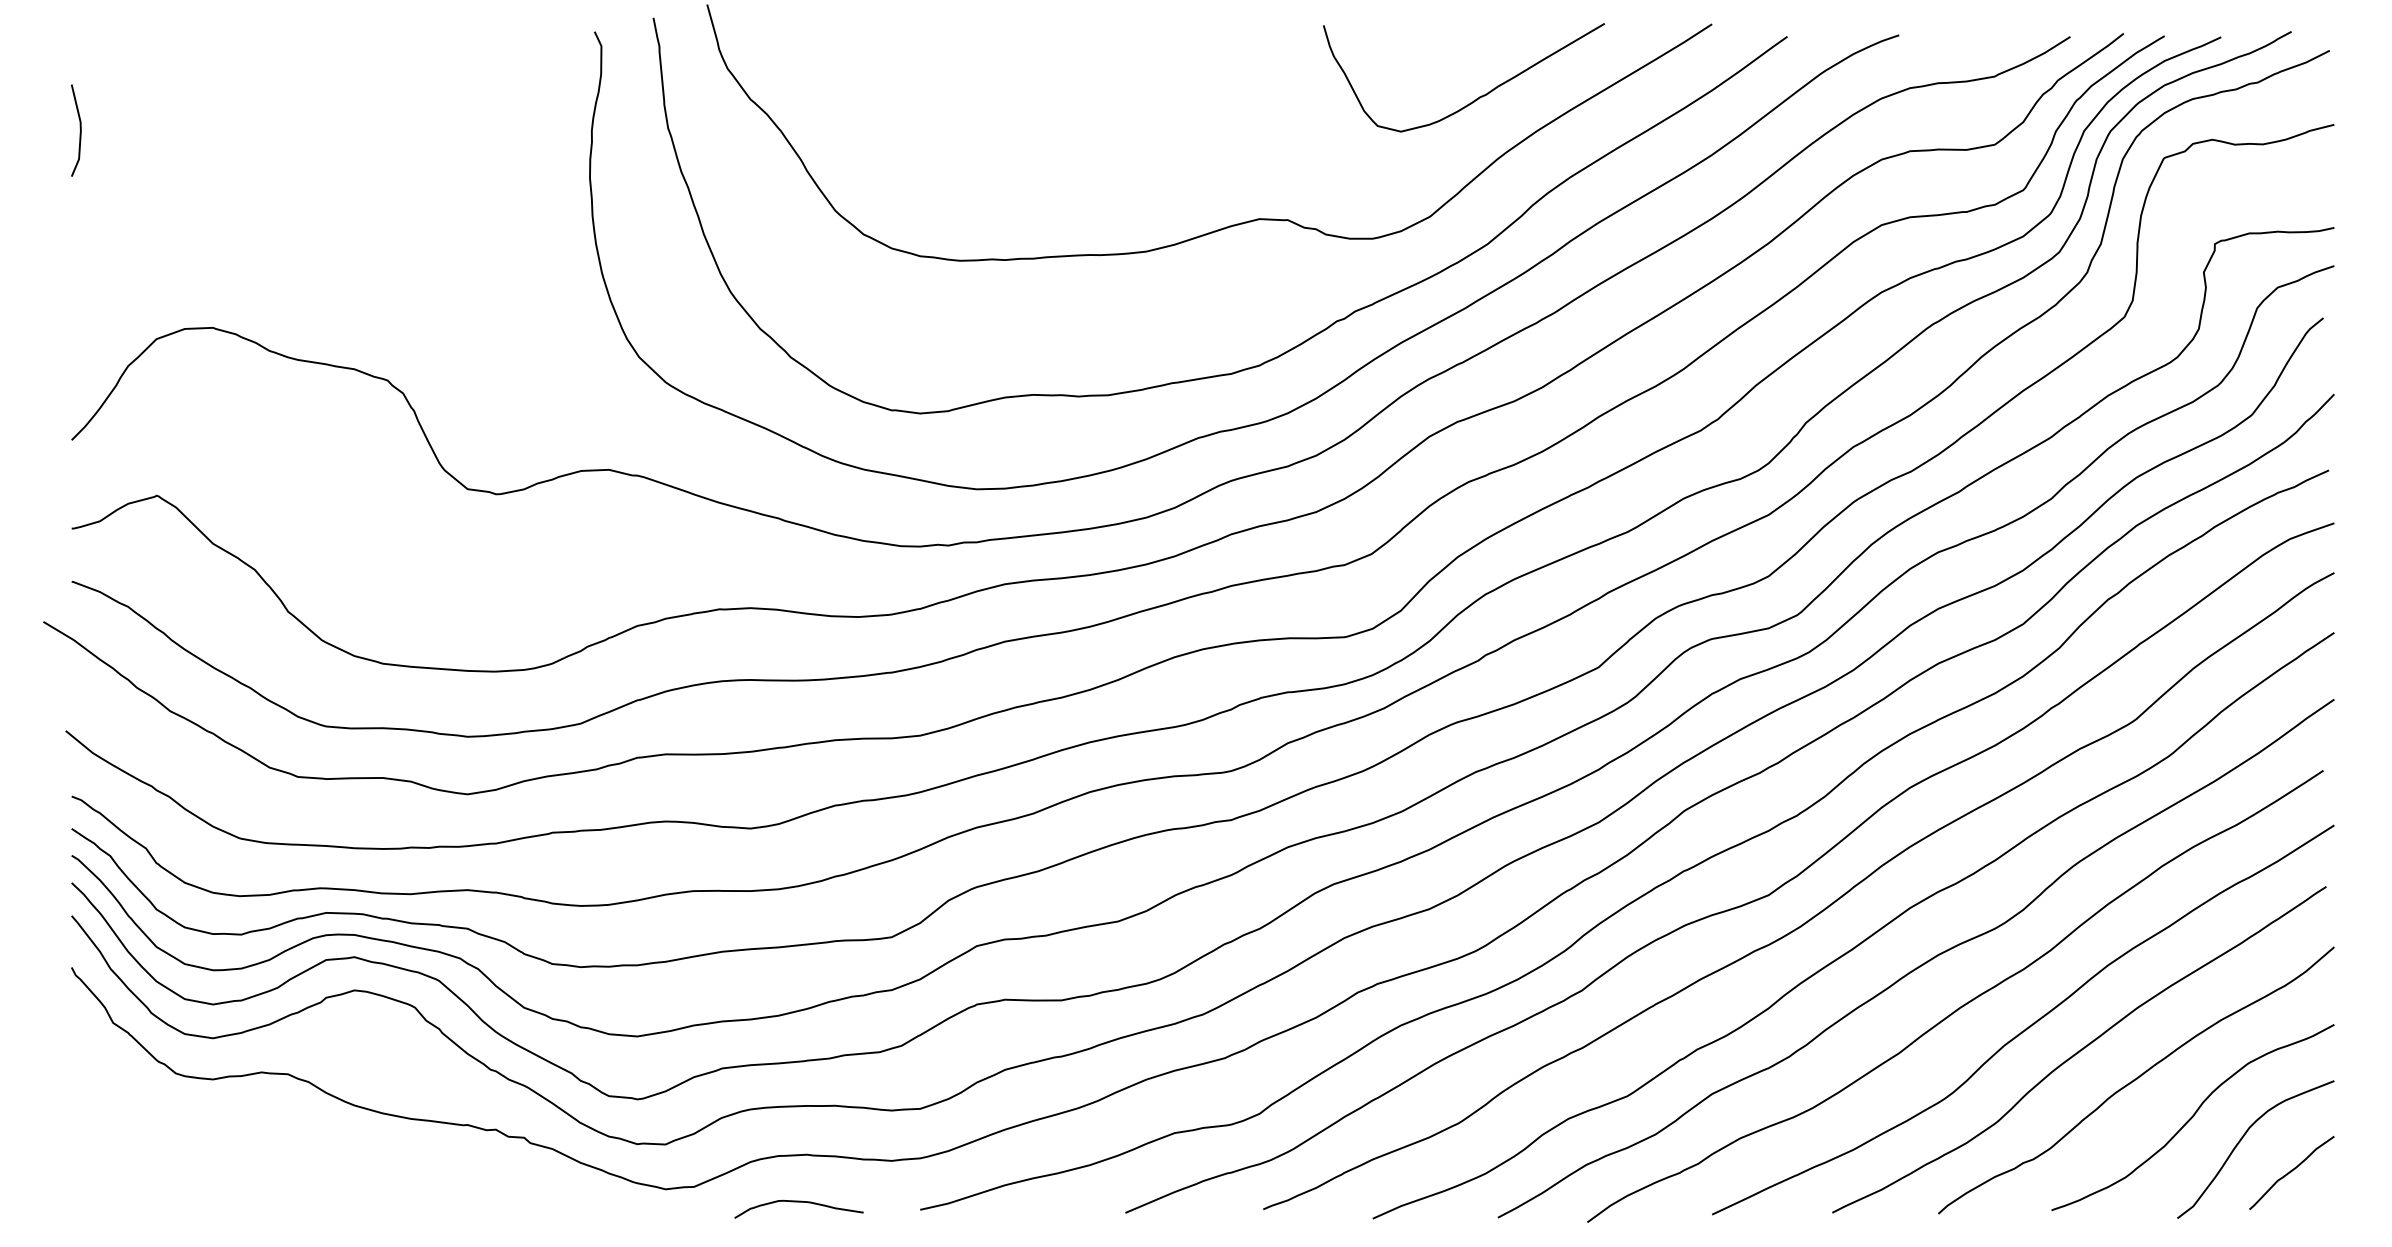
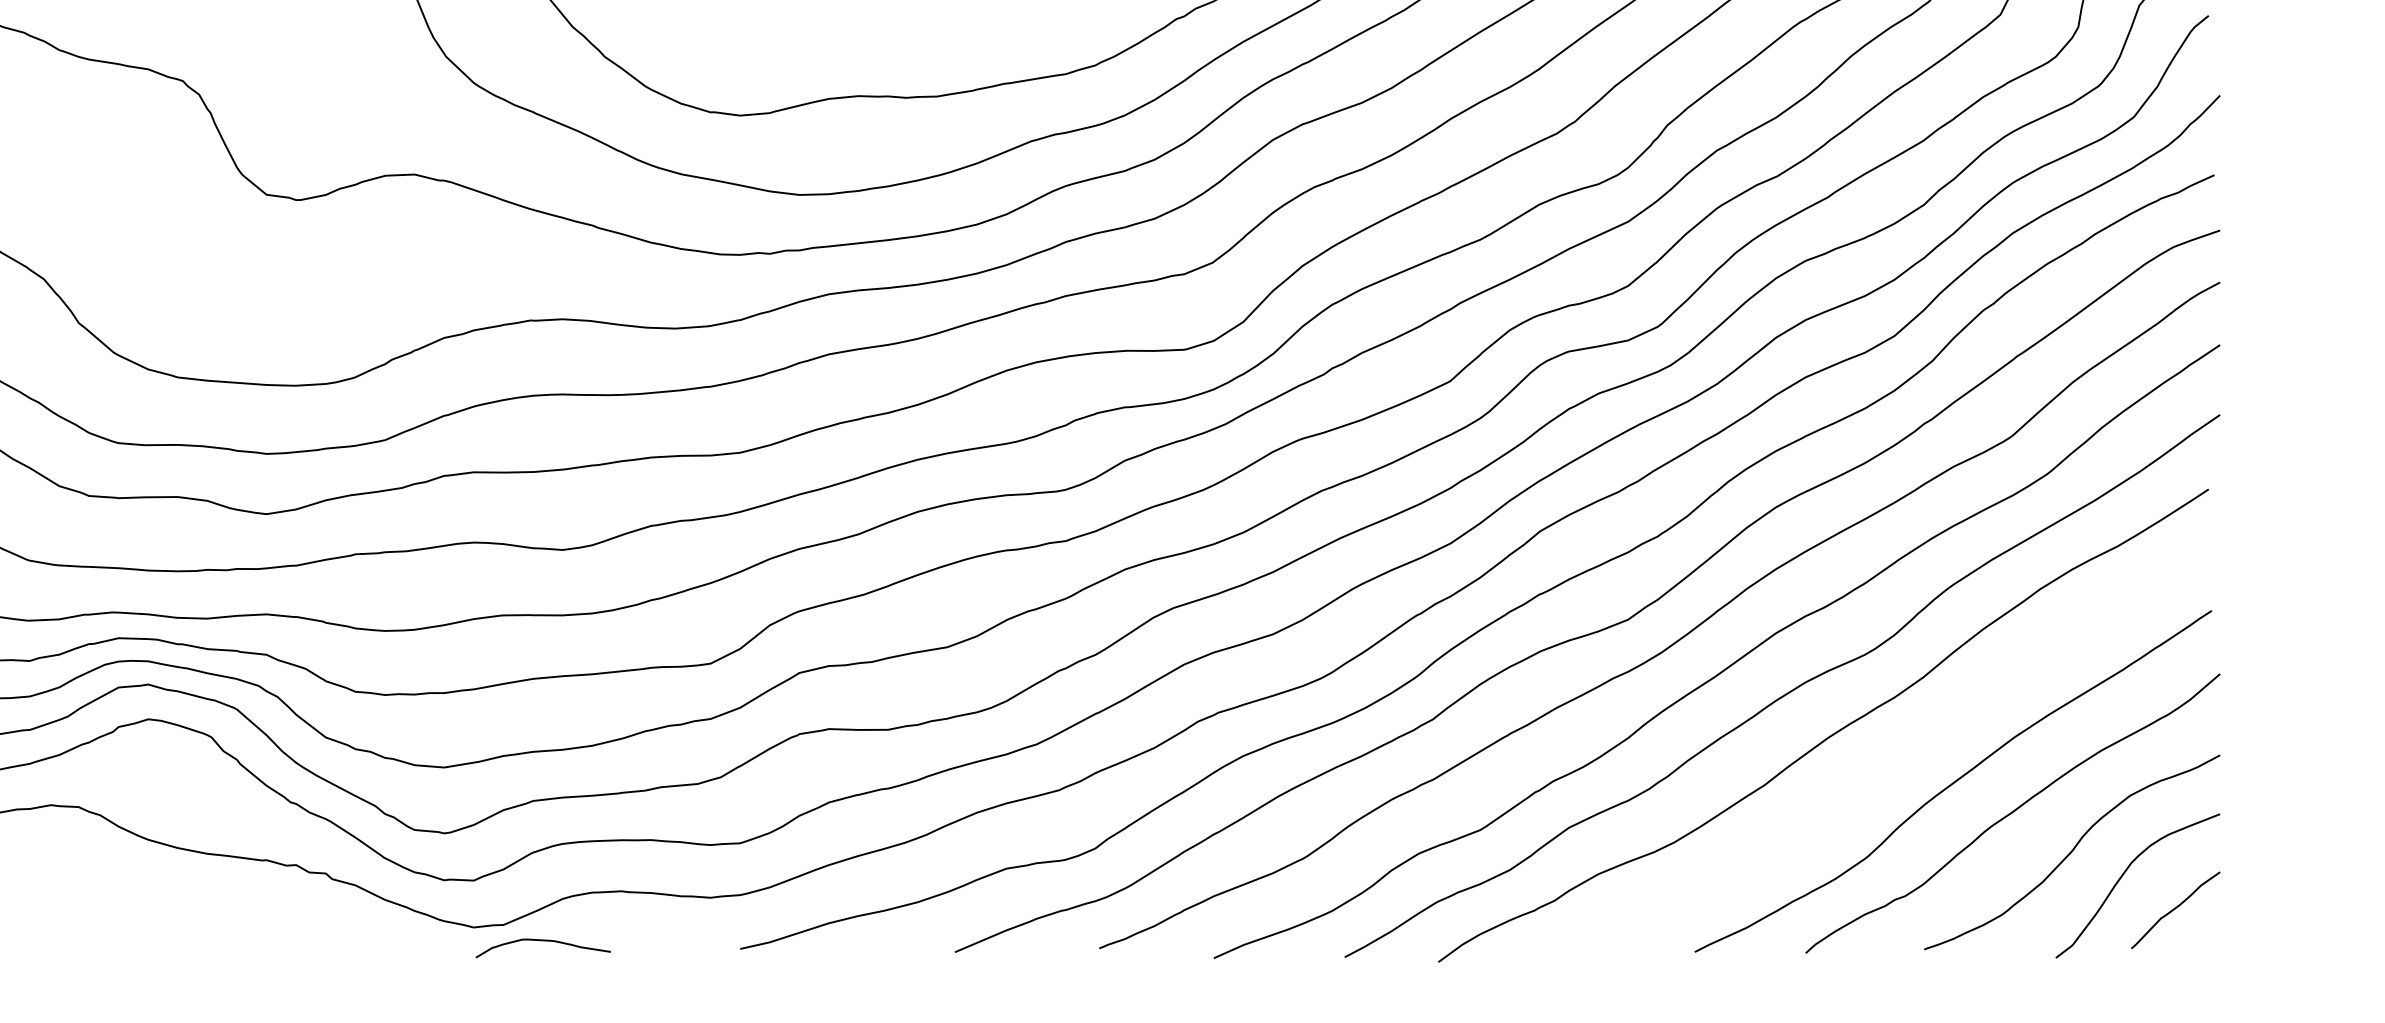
curve: (2029, 1025) -> (1901, 756), removed
curve: (798, 1202) -> (542, 941), moved

